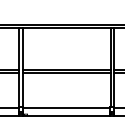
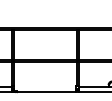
line: (66, 108) -> (45, 87), removed

